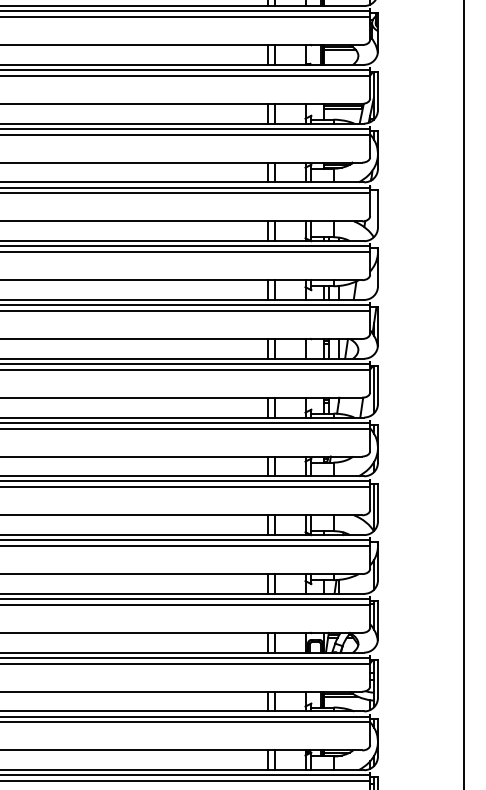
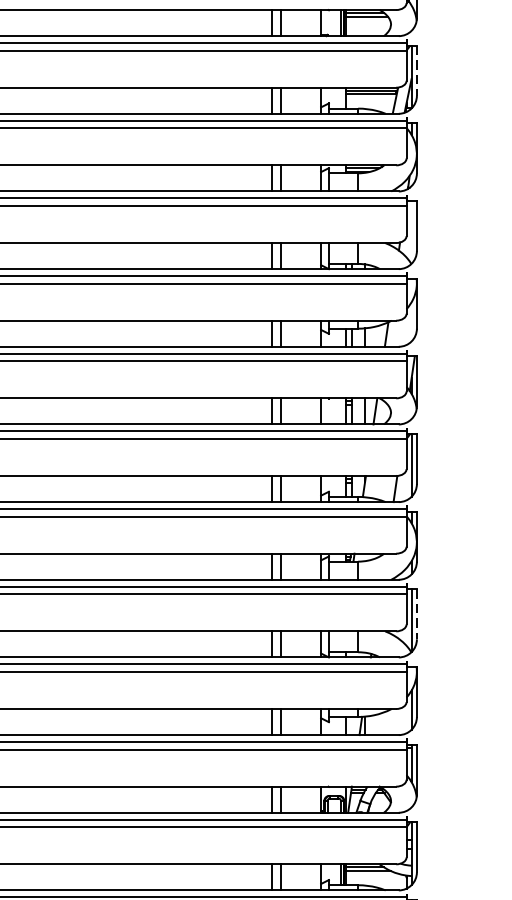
line: (378, 91) -> (417, 71), solid -> dashed
line: (378, 502) -> (417, 614), solid -> dashed

